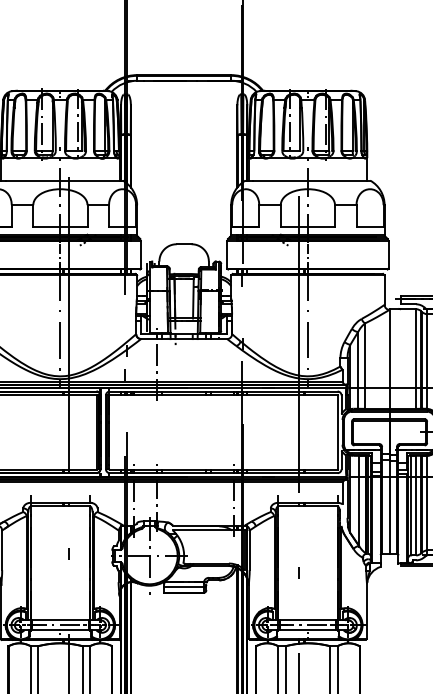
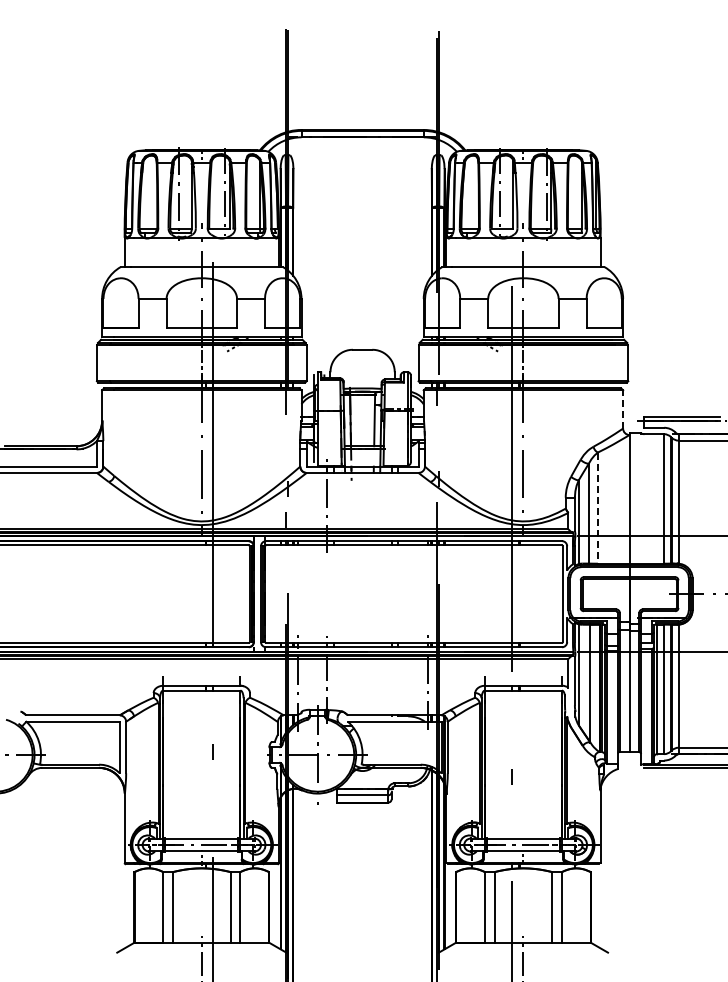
line: (384, 289) -> (623, 408), solid -> dashed
line: (364, 366) -> (597, 508), solid -> dashed

